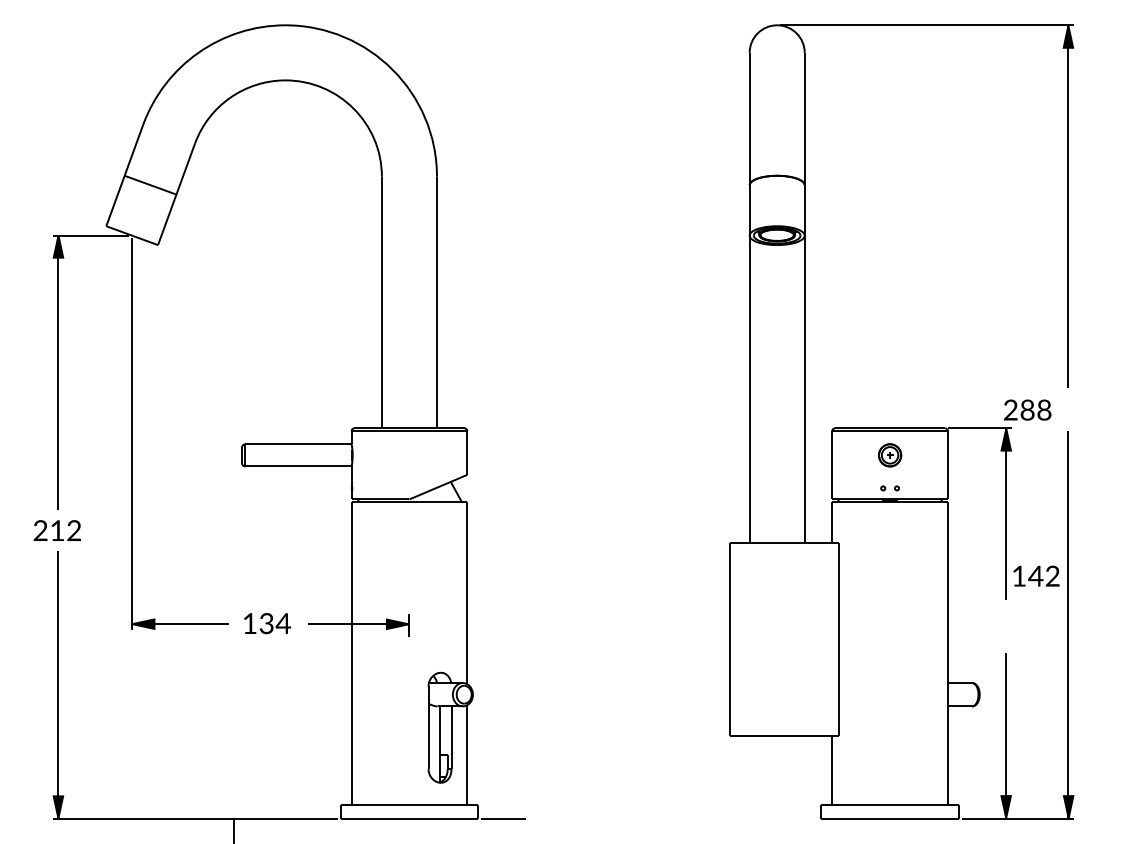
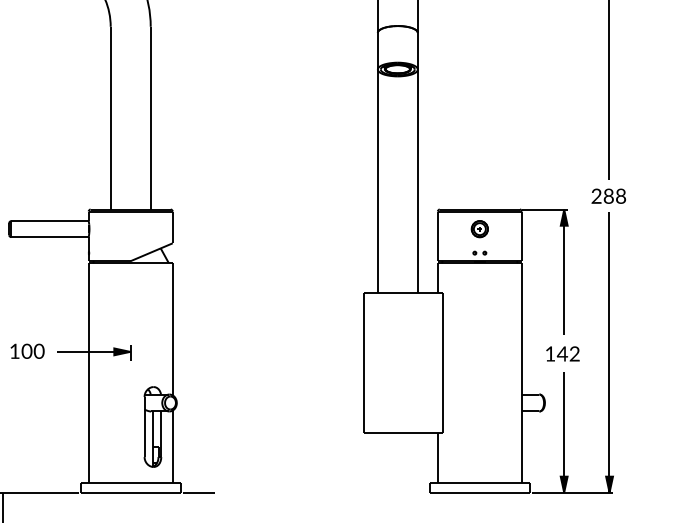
text: (1027, 409) -> (608, 195), moved
text: (1036, 575) -> (562, 353), moved
text: (275, 623) -> (33, 351), 134 -> 100

